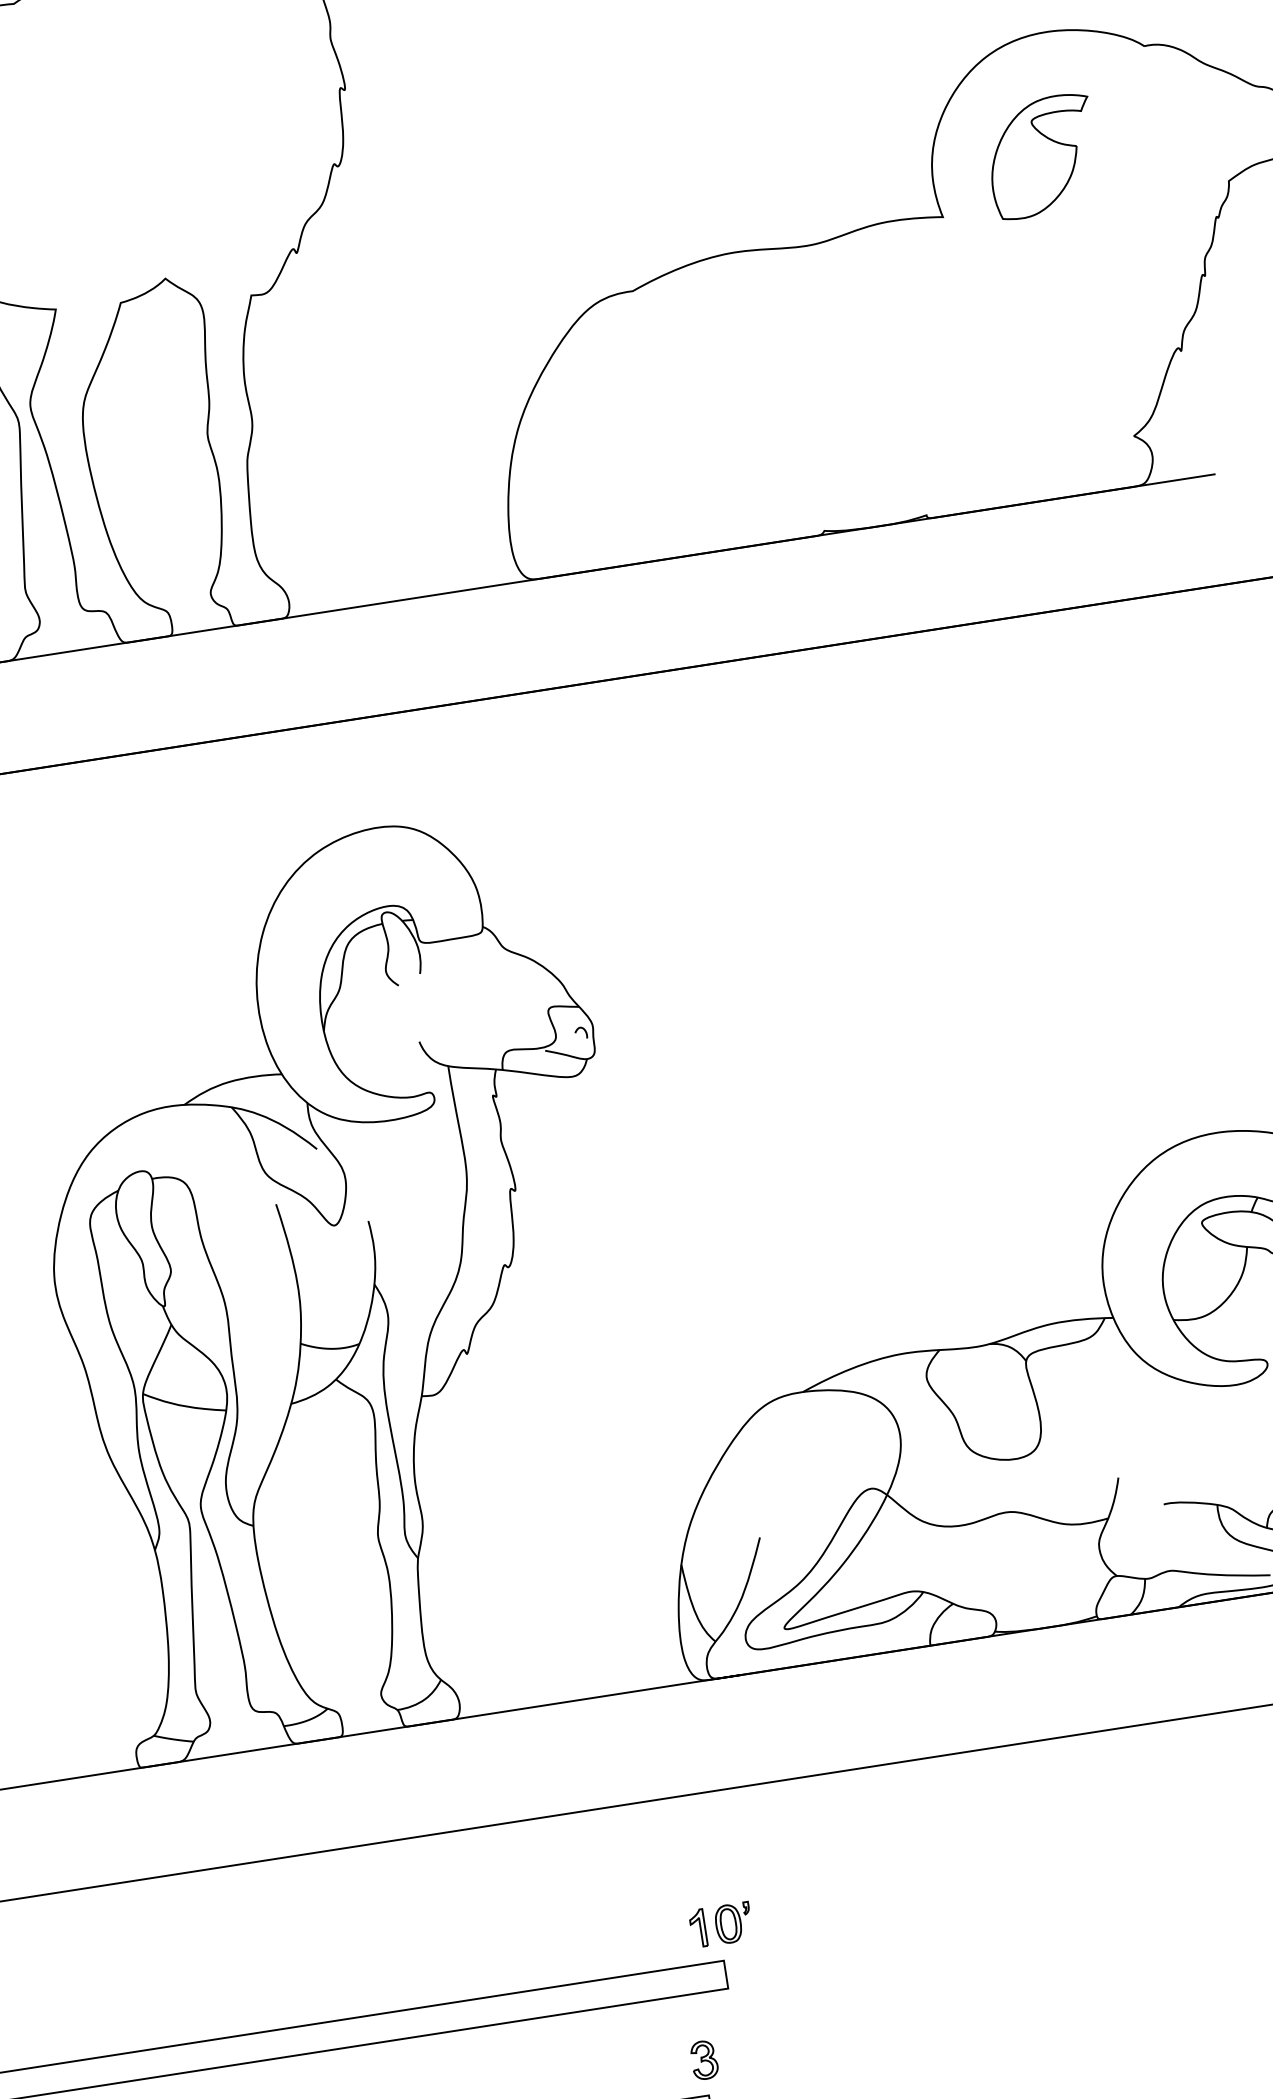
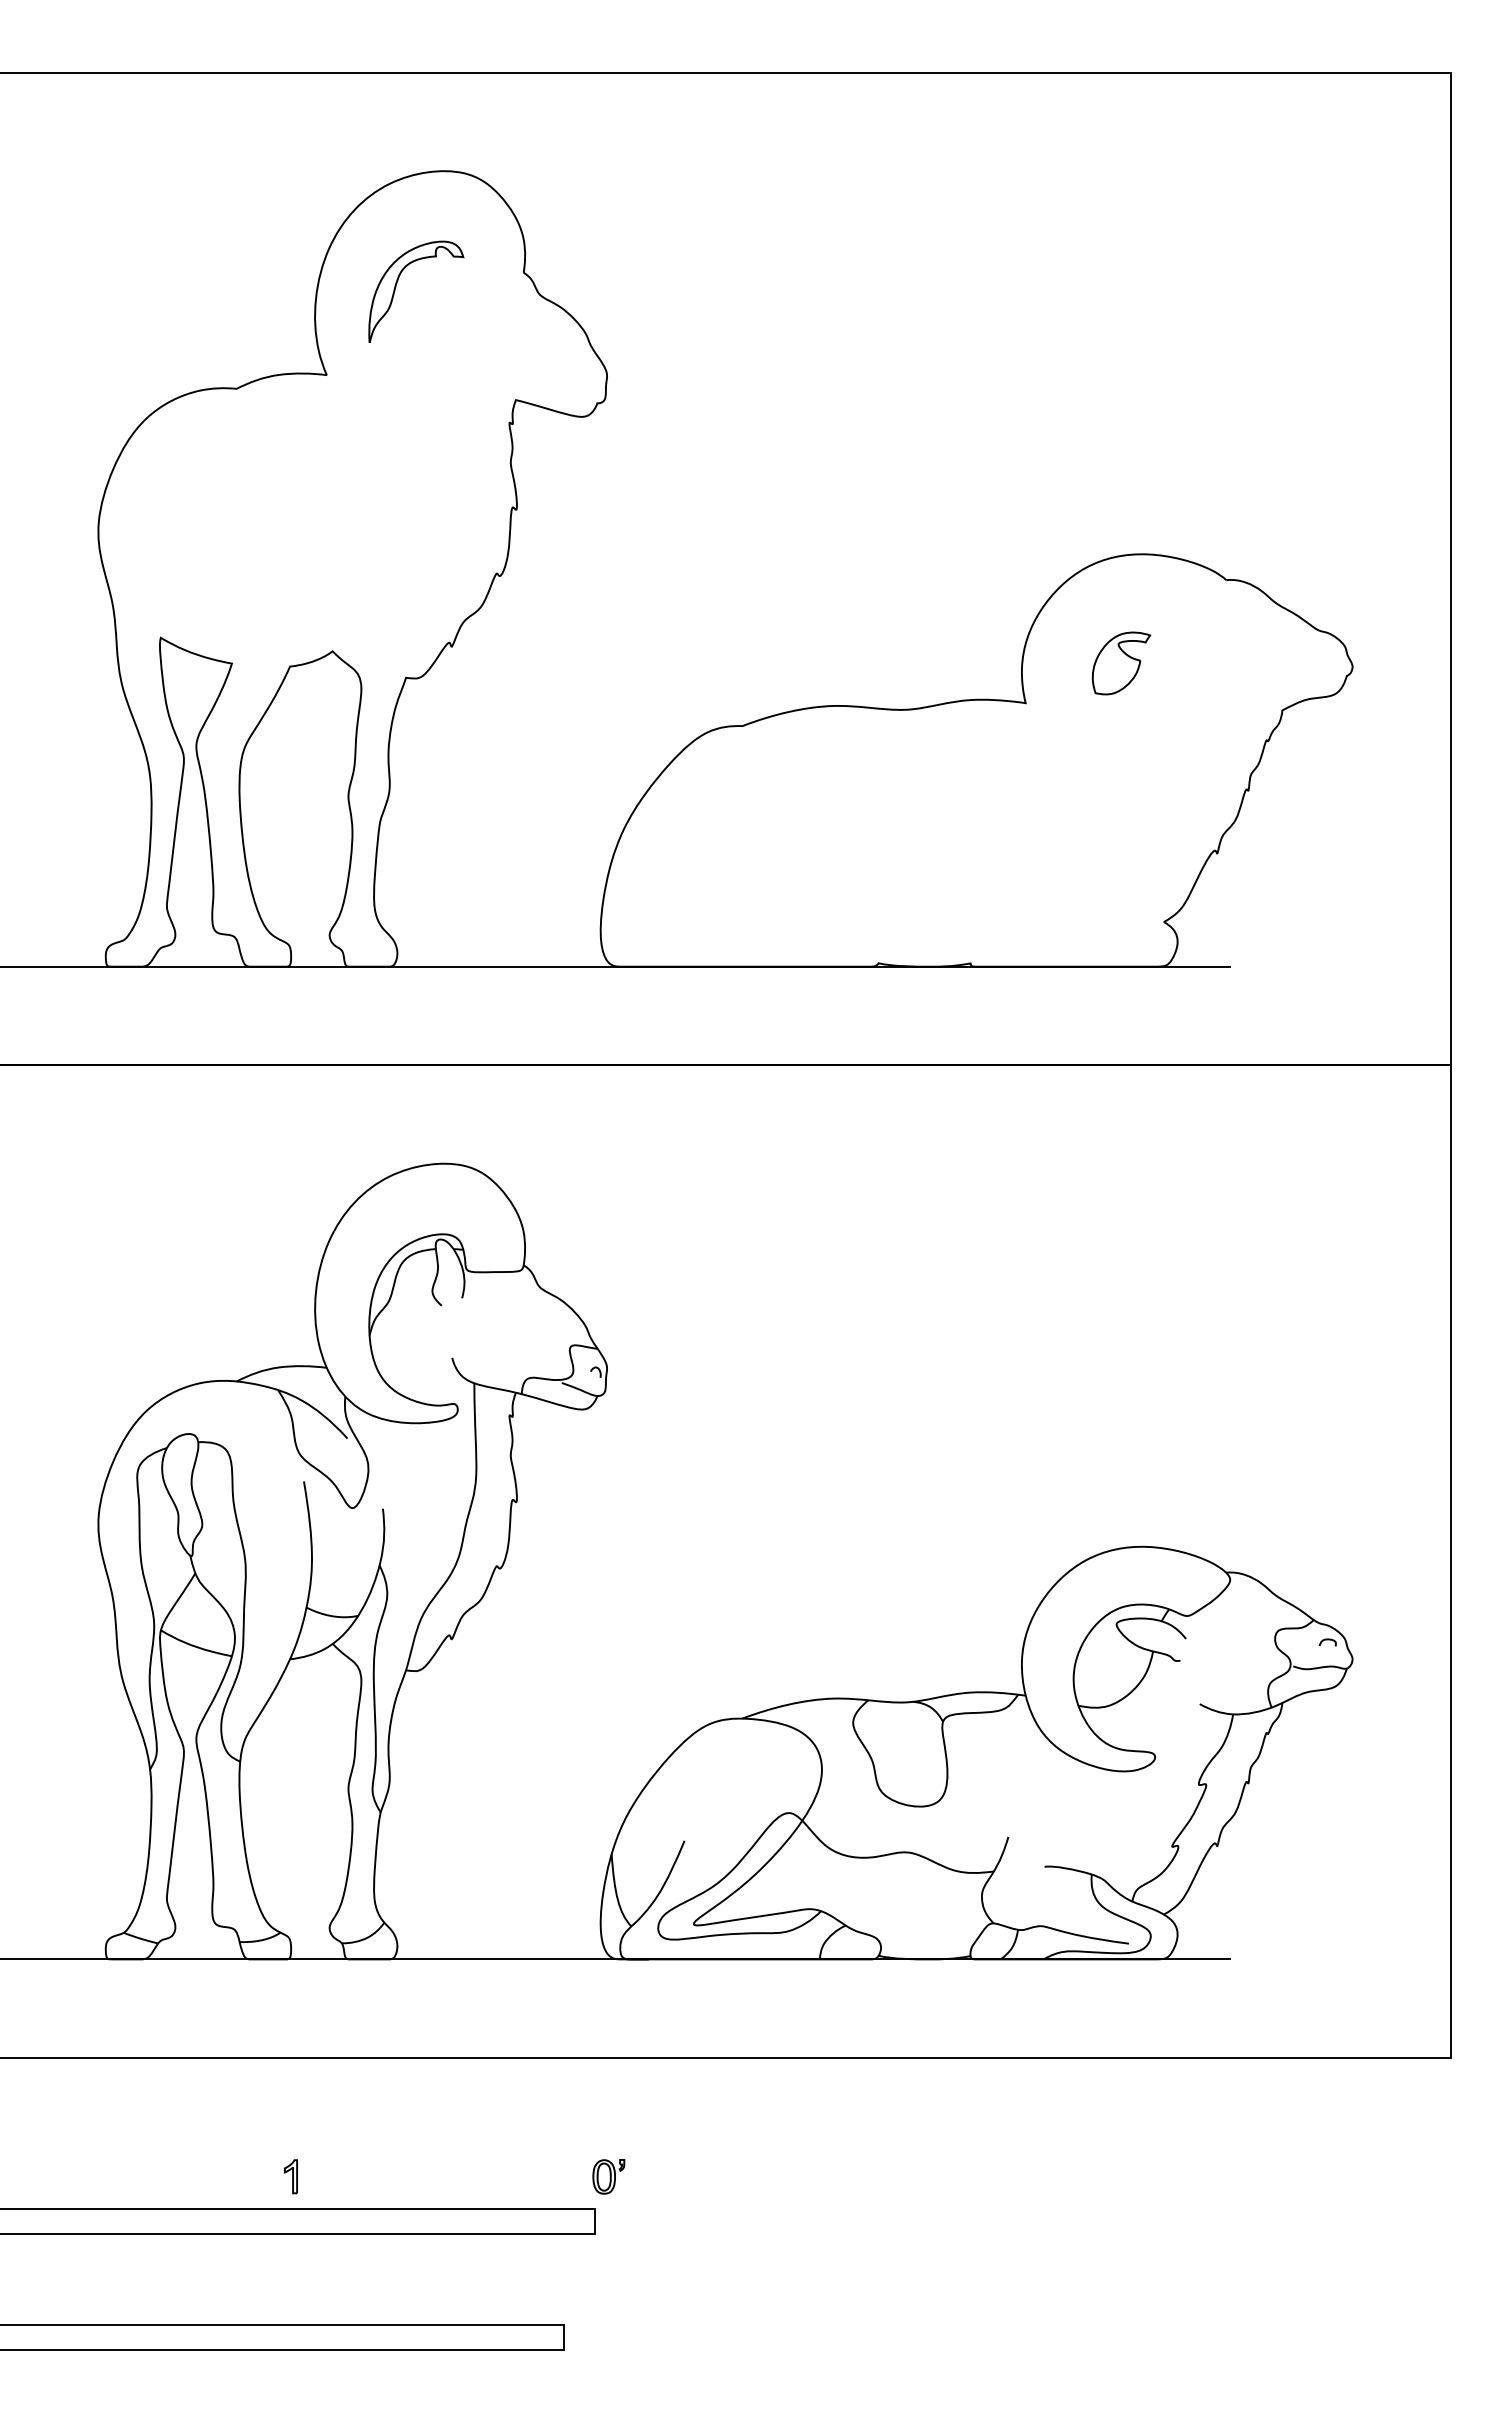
part: (1042, 156) -> (1121, 663), size x0.6
part: (697, 1928) -> (290, 2176), moved
part: (704, 2060) -> (564, 2293), removed

